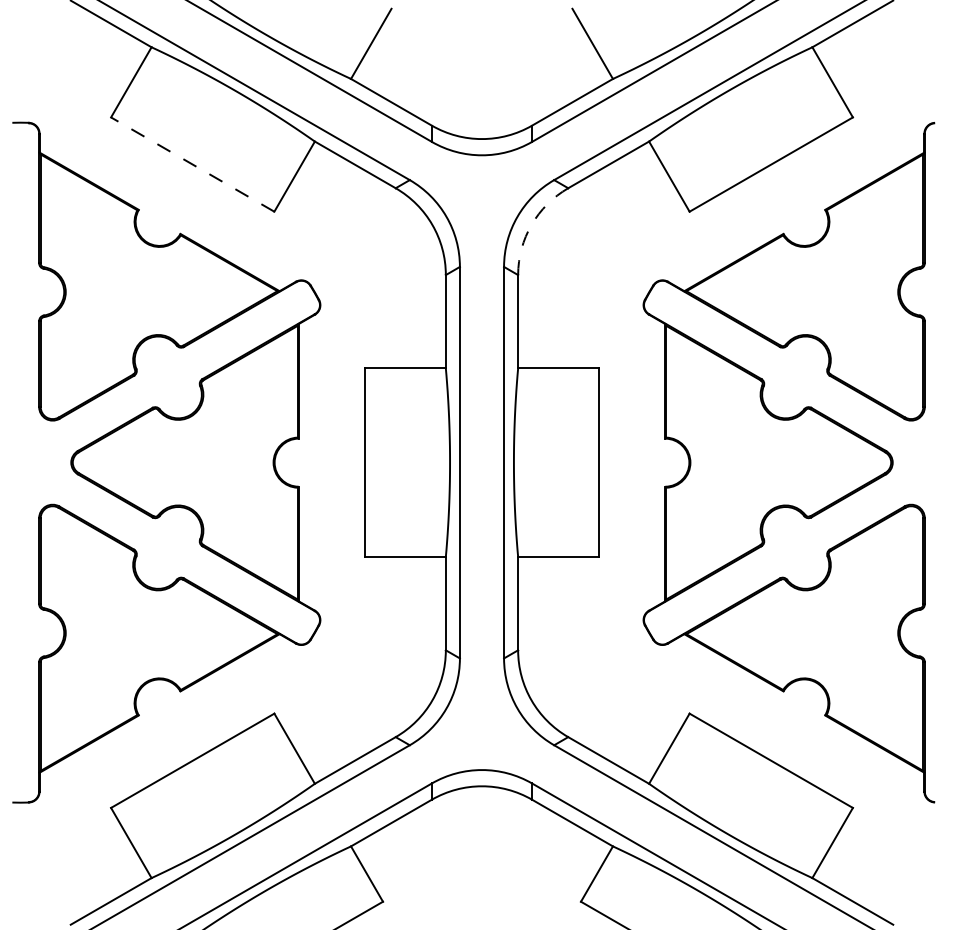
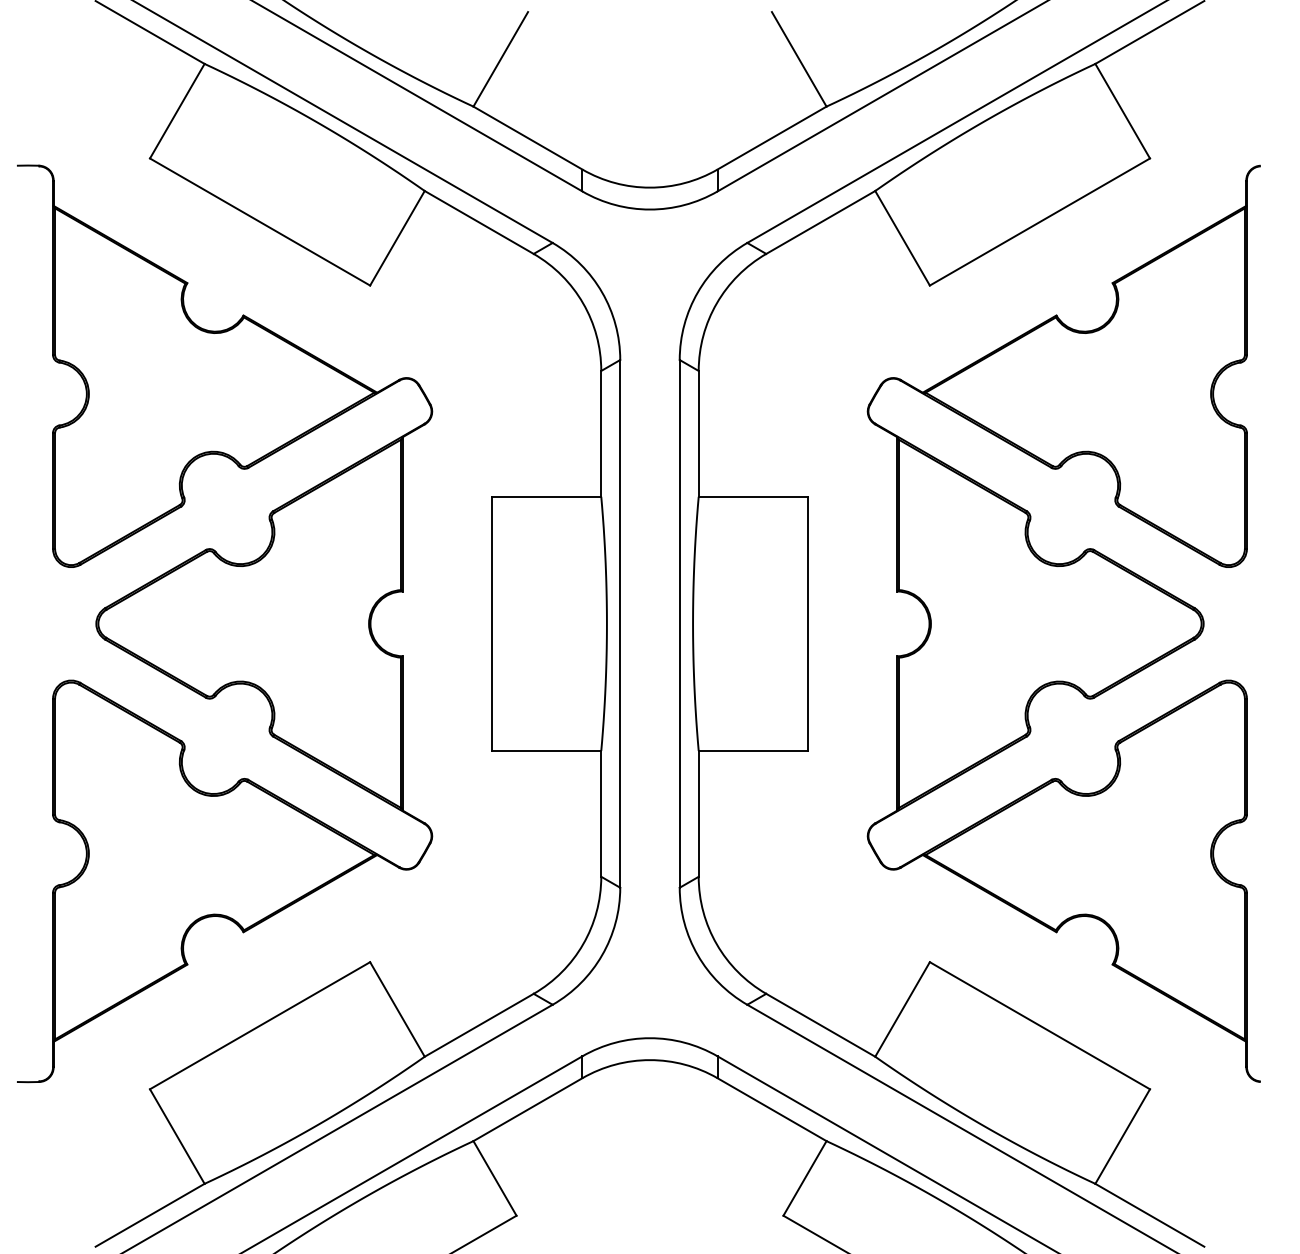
line: (192, 164) -> (259, 221), dashed -> solid
arc: (531, 224) -> (716, 302), dashed -> solid

